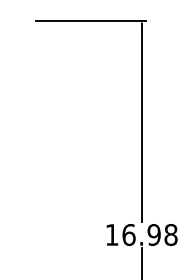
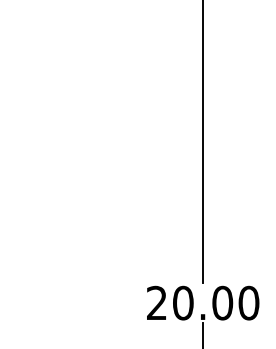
text: (141, 234) -> (202, 302), 16.98 -> 20.00

